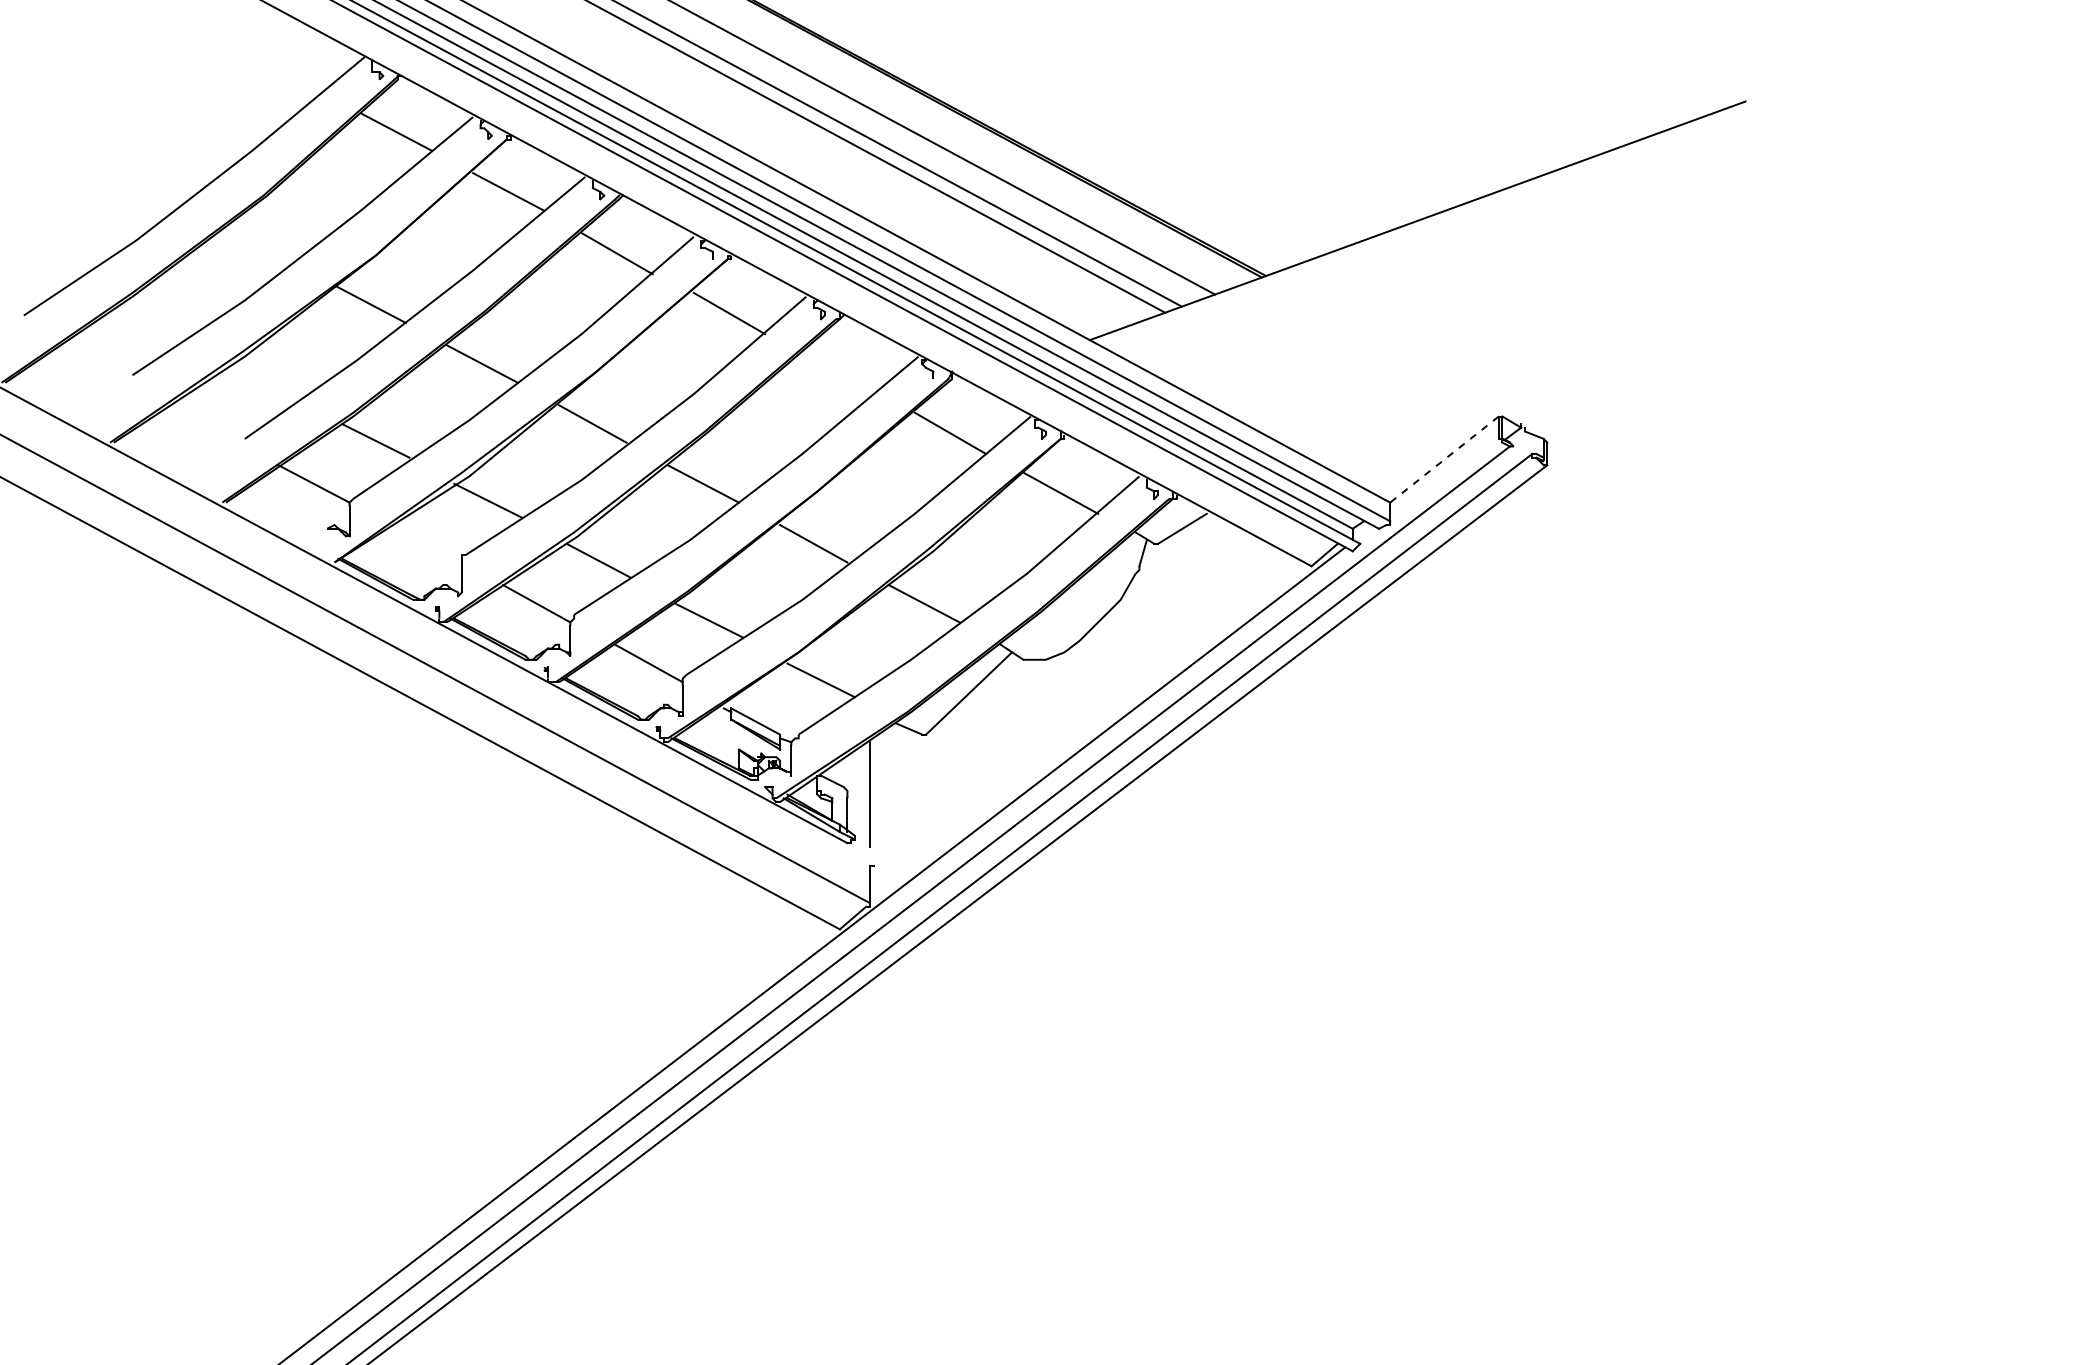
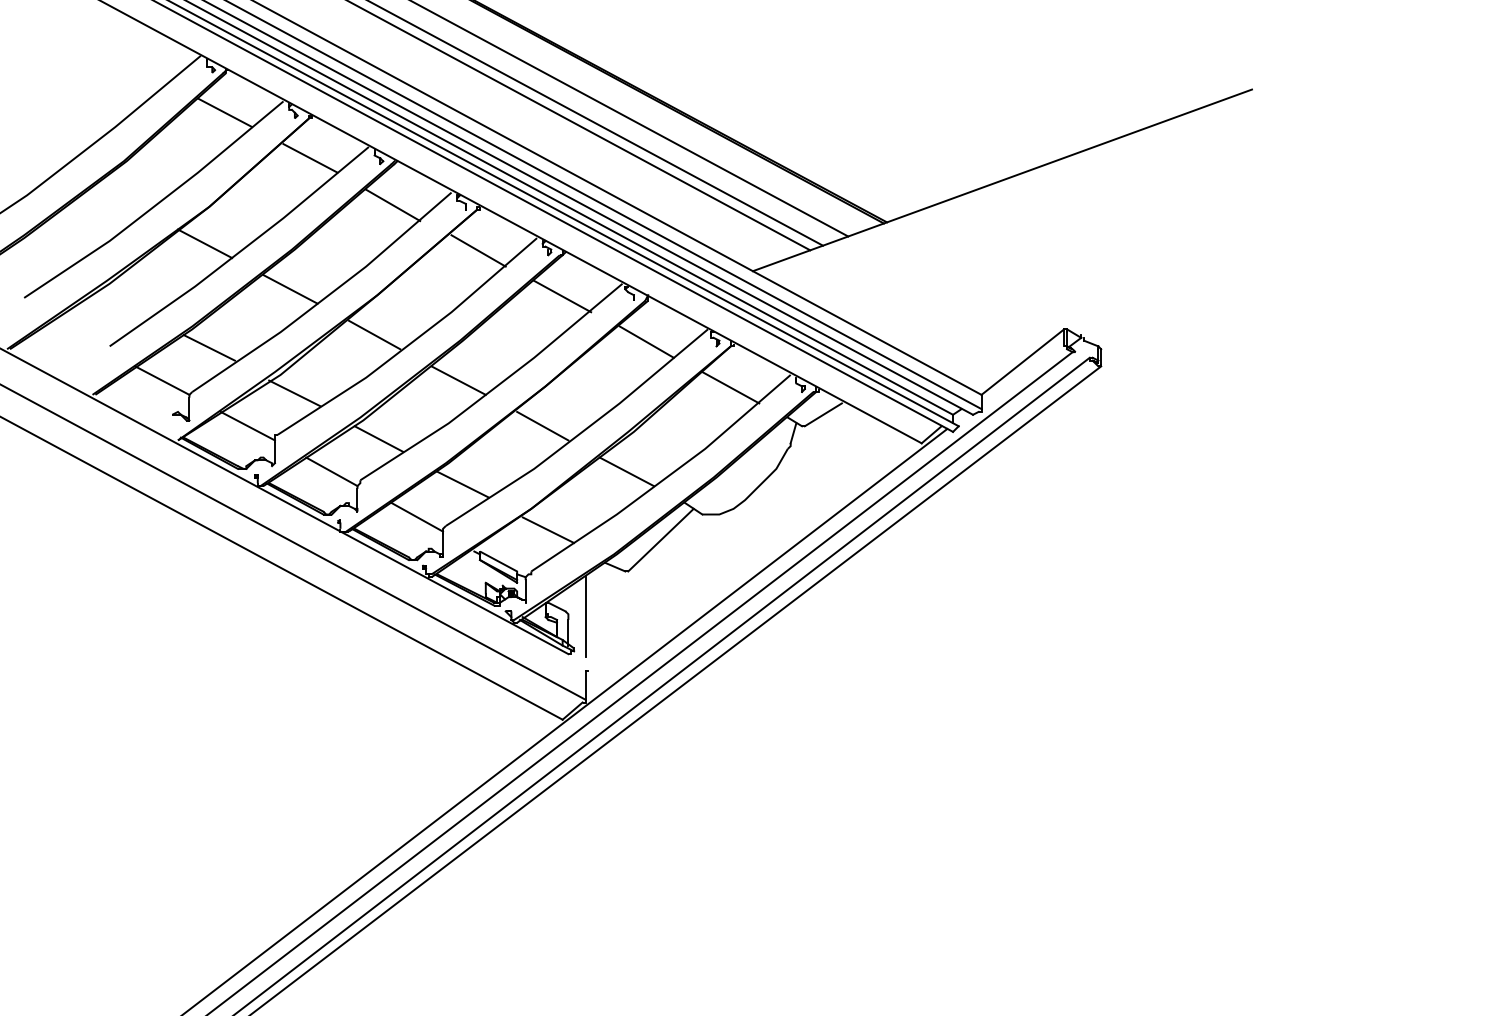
line: (839, 373) -> (562, 296), added
line: (1444, 459) -> (1022, 362), dashed -> solid
line: (425, 543) -> (247, 425), added

